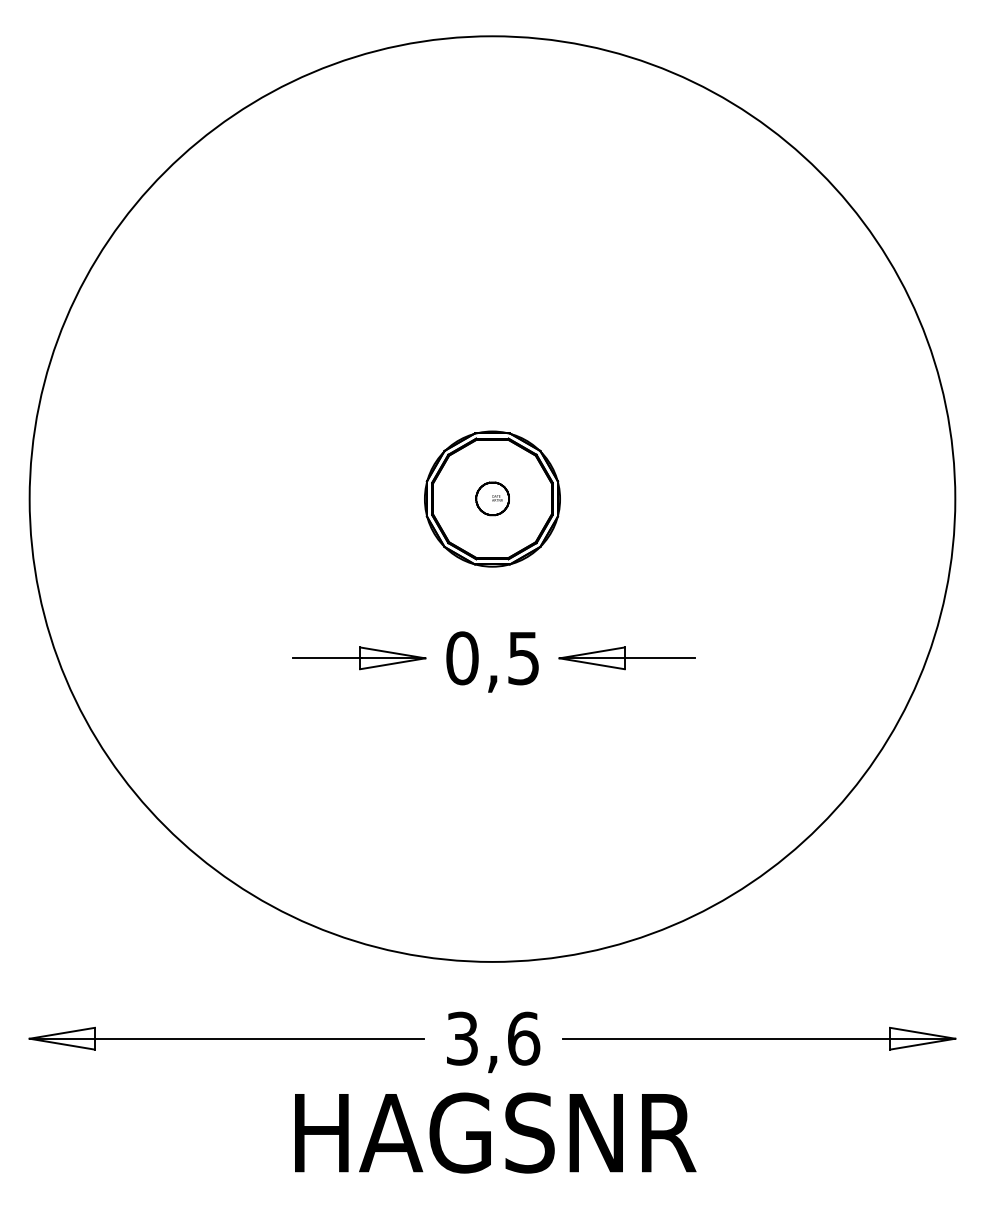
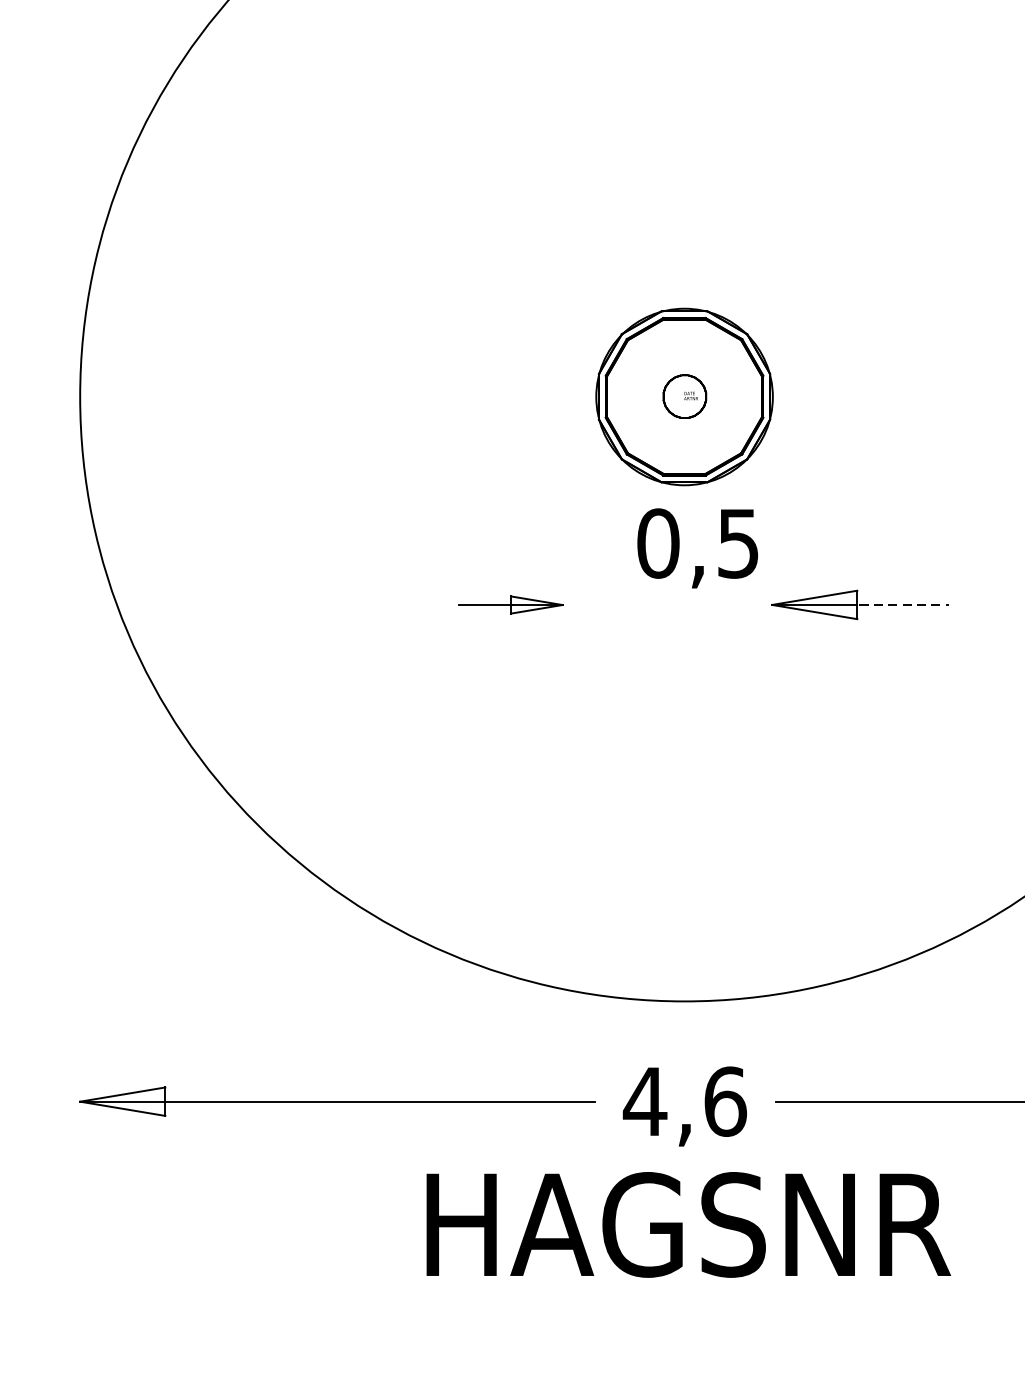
part: (359, 658) -> (510, 605), size x0.6
line: (661, 658) -> (905, 605), solid -> dashed
text: (492, 661) -> (697, 547), moved
text: (462, 1038) -> (645, 1101), 3,6 -> 4,6

